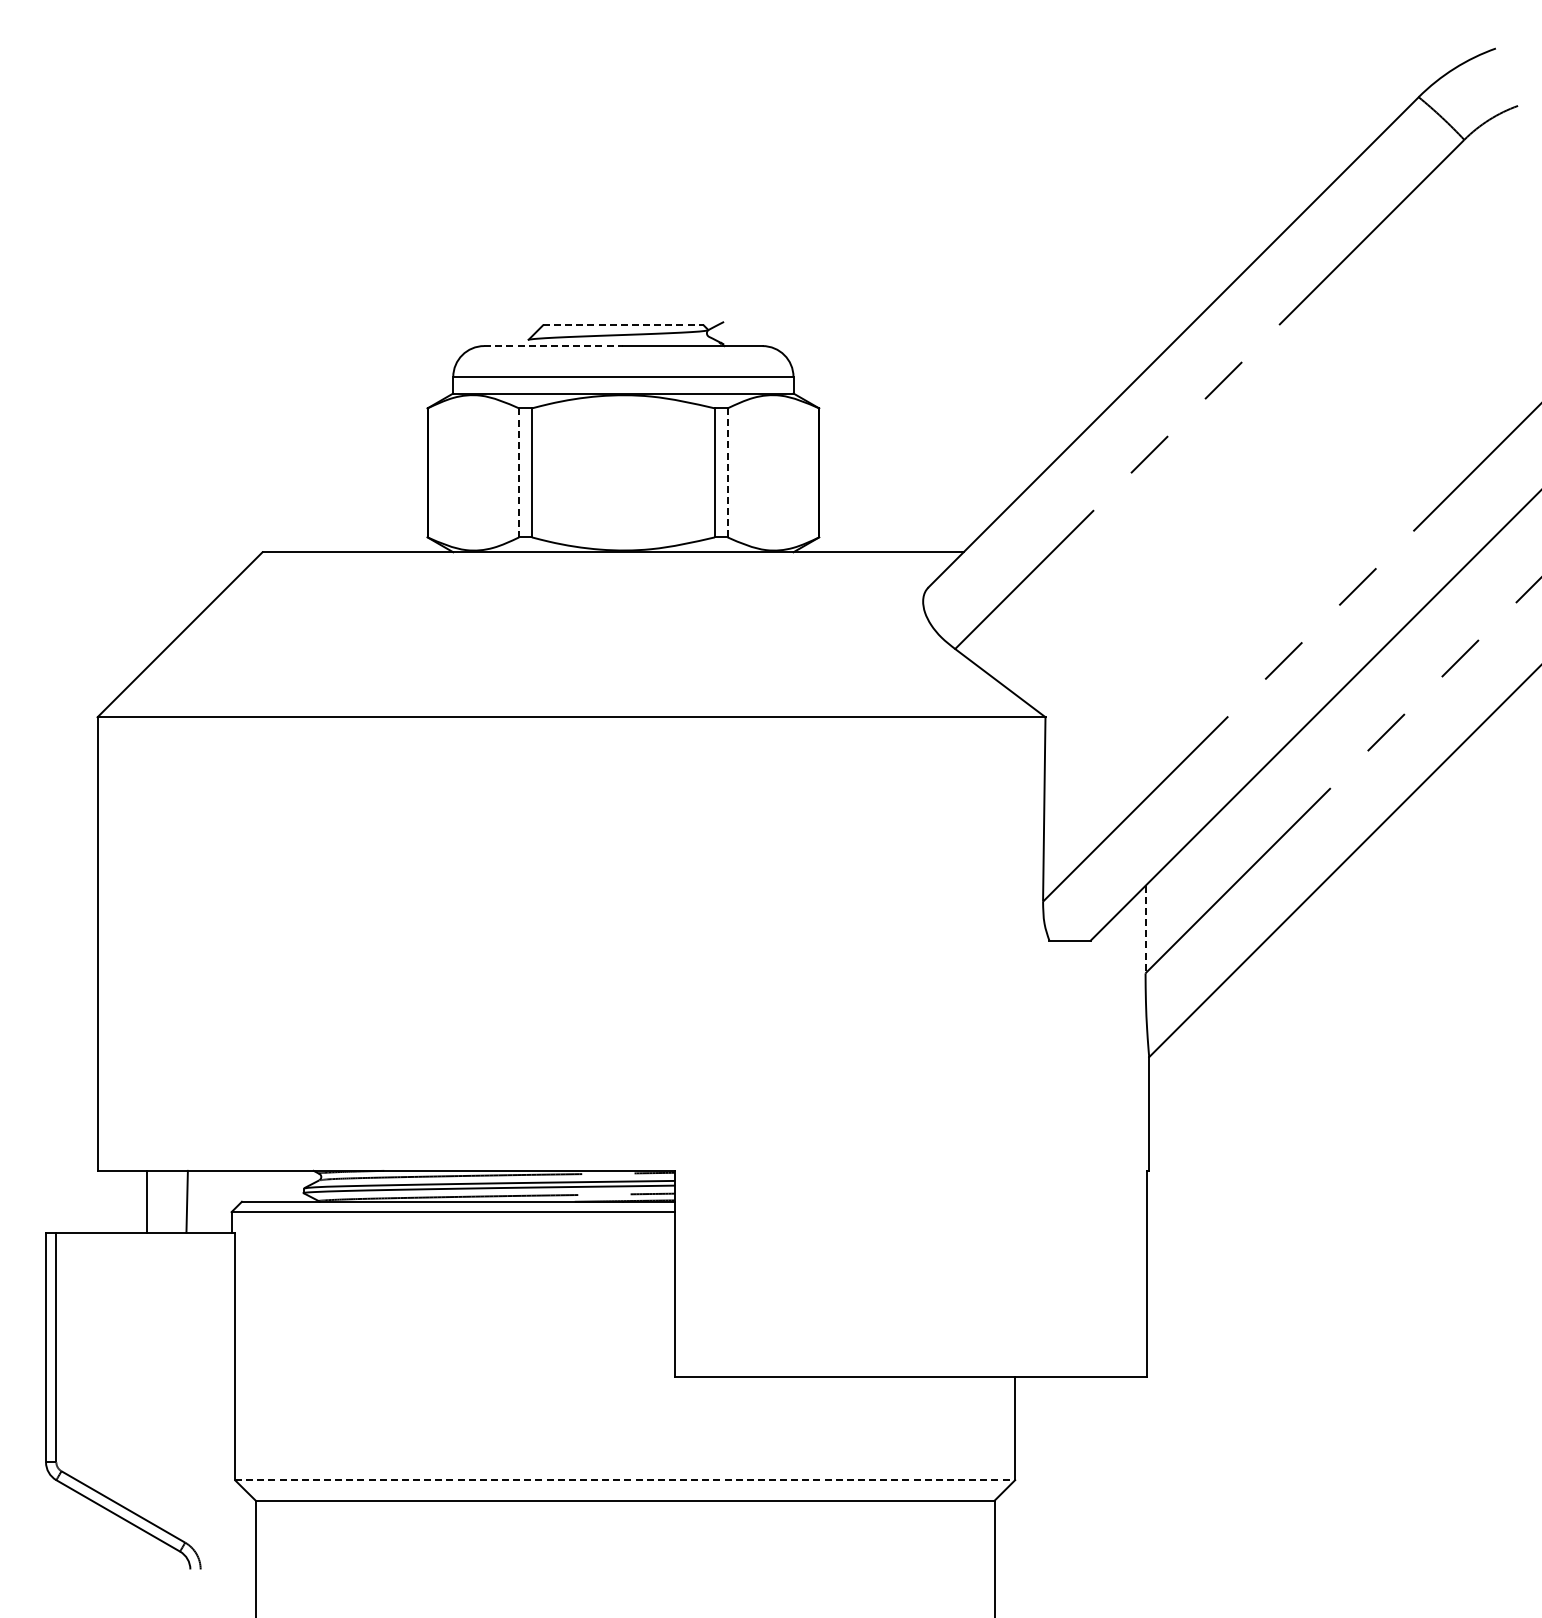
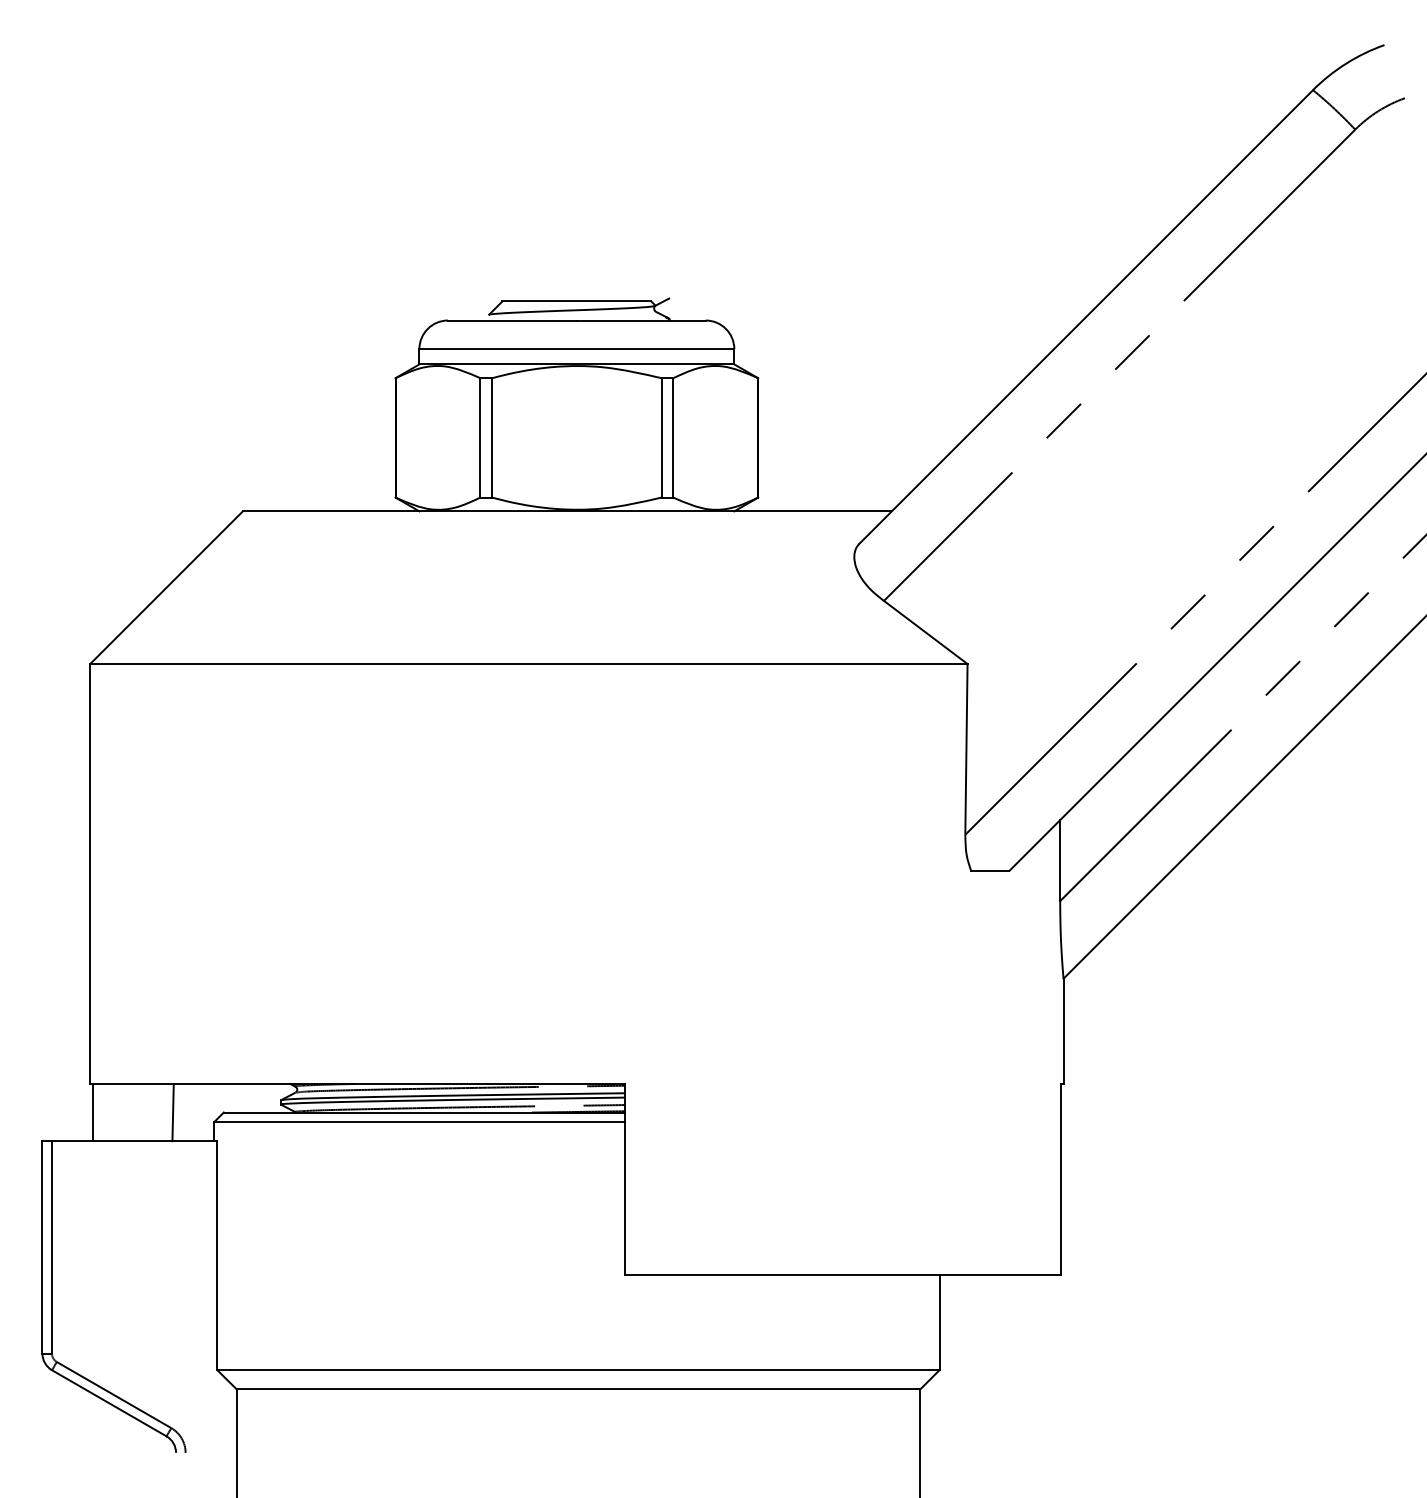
line: (623, 325) -> (576, 301), dashed -> solid
line: (553, 346) -> (512, 320), dashed -> solid
line: (727, 472) -> (673, 437), dashed -> solid
line: (519, 473) -> (480, 438), dashed -> solid
line: (1145, 929) -> (1060, 860), dashed -> solid
line: (147, 1201) -> (92, 1112), moved
line: (625, 1480) -> (578, 1370), dashed -> solid

